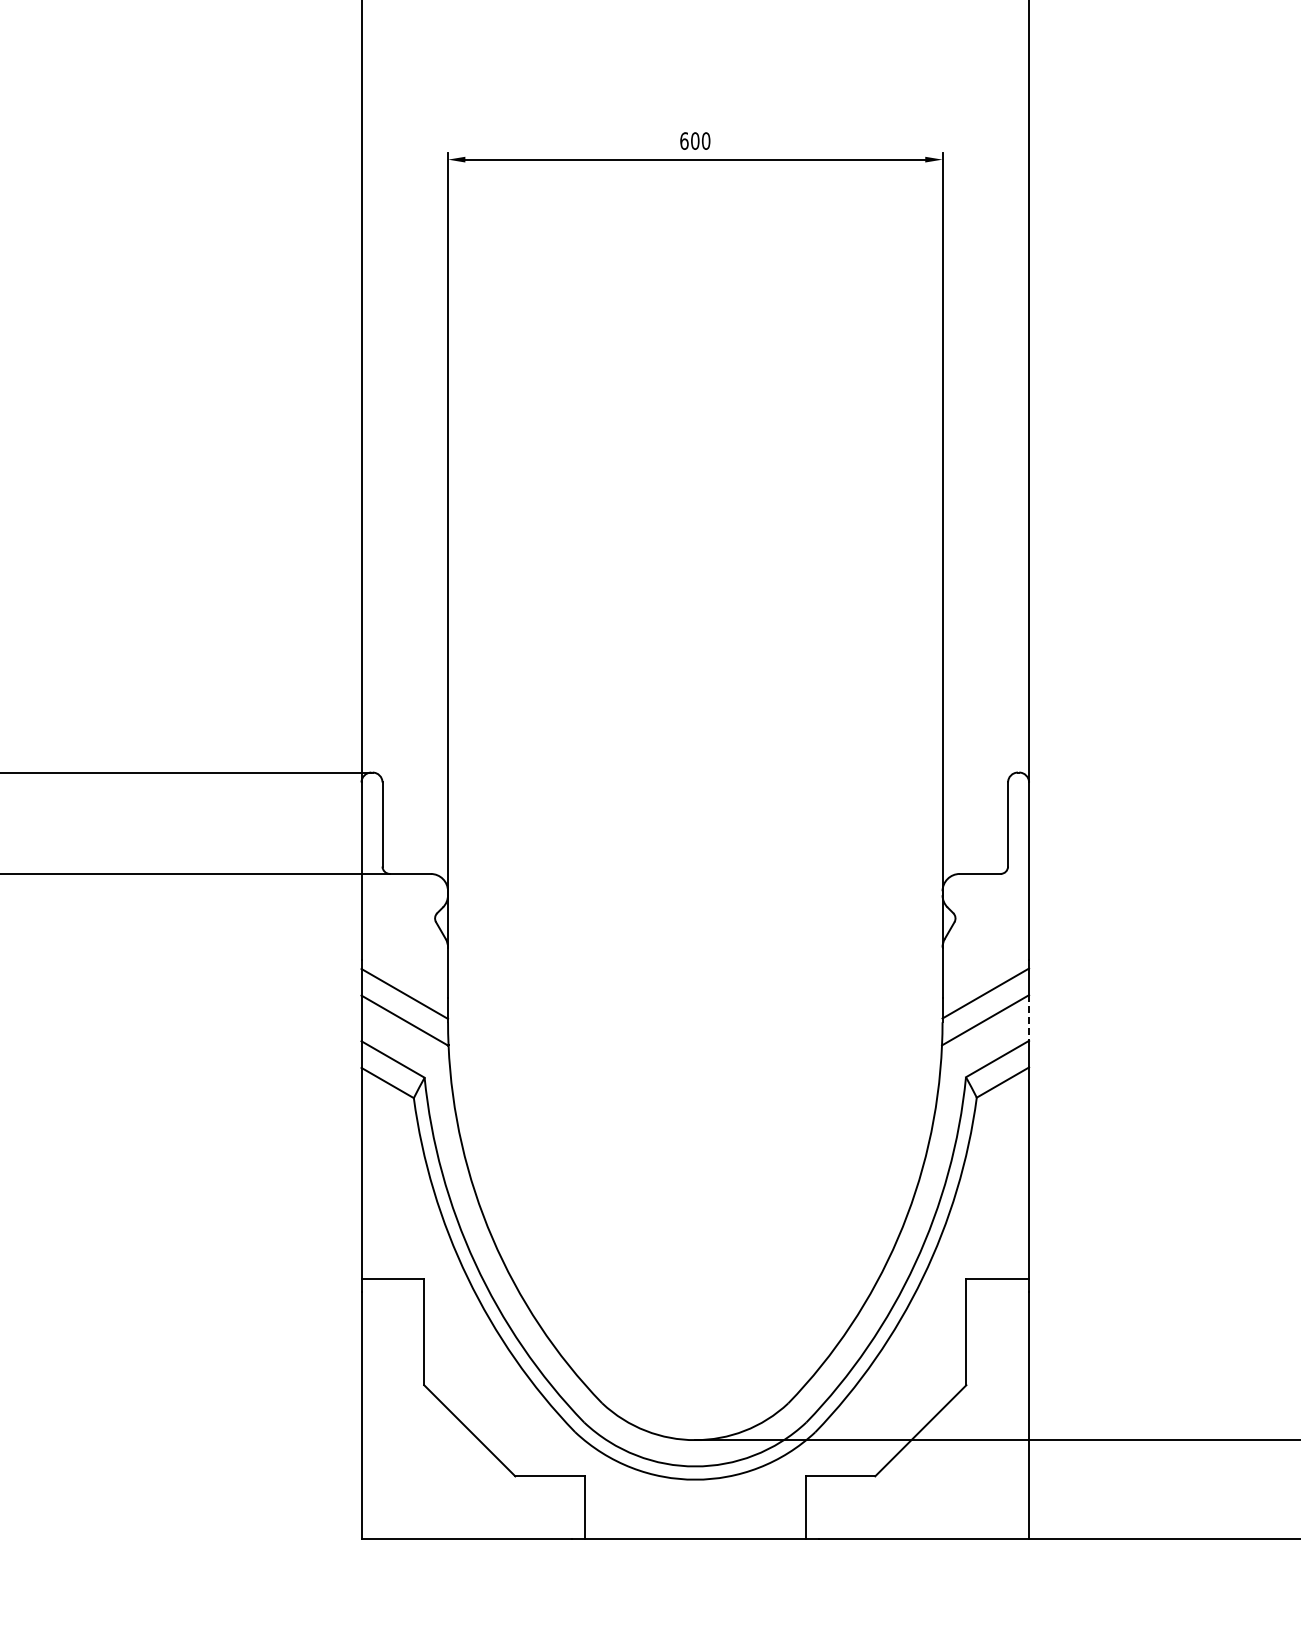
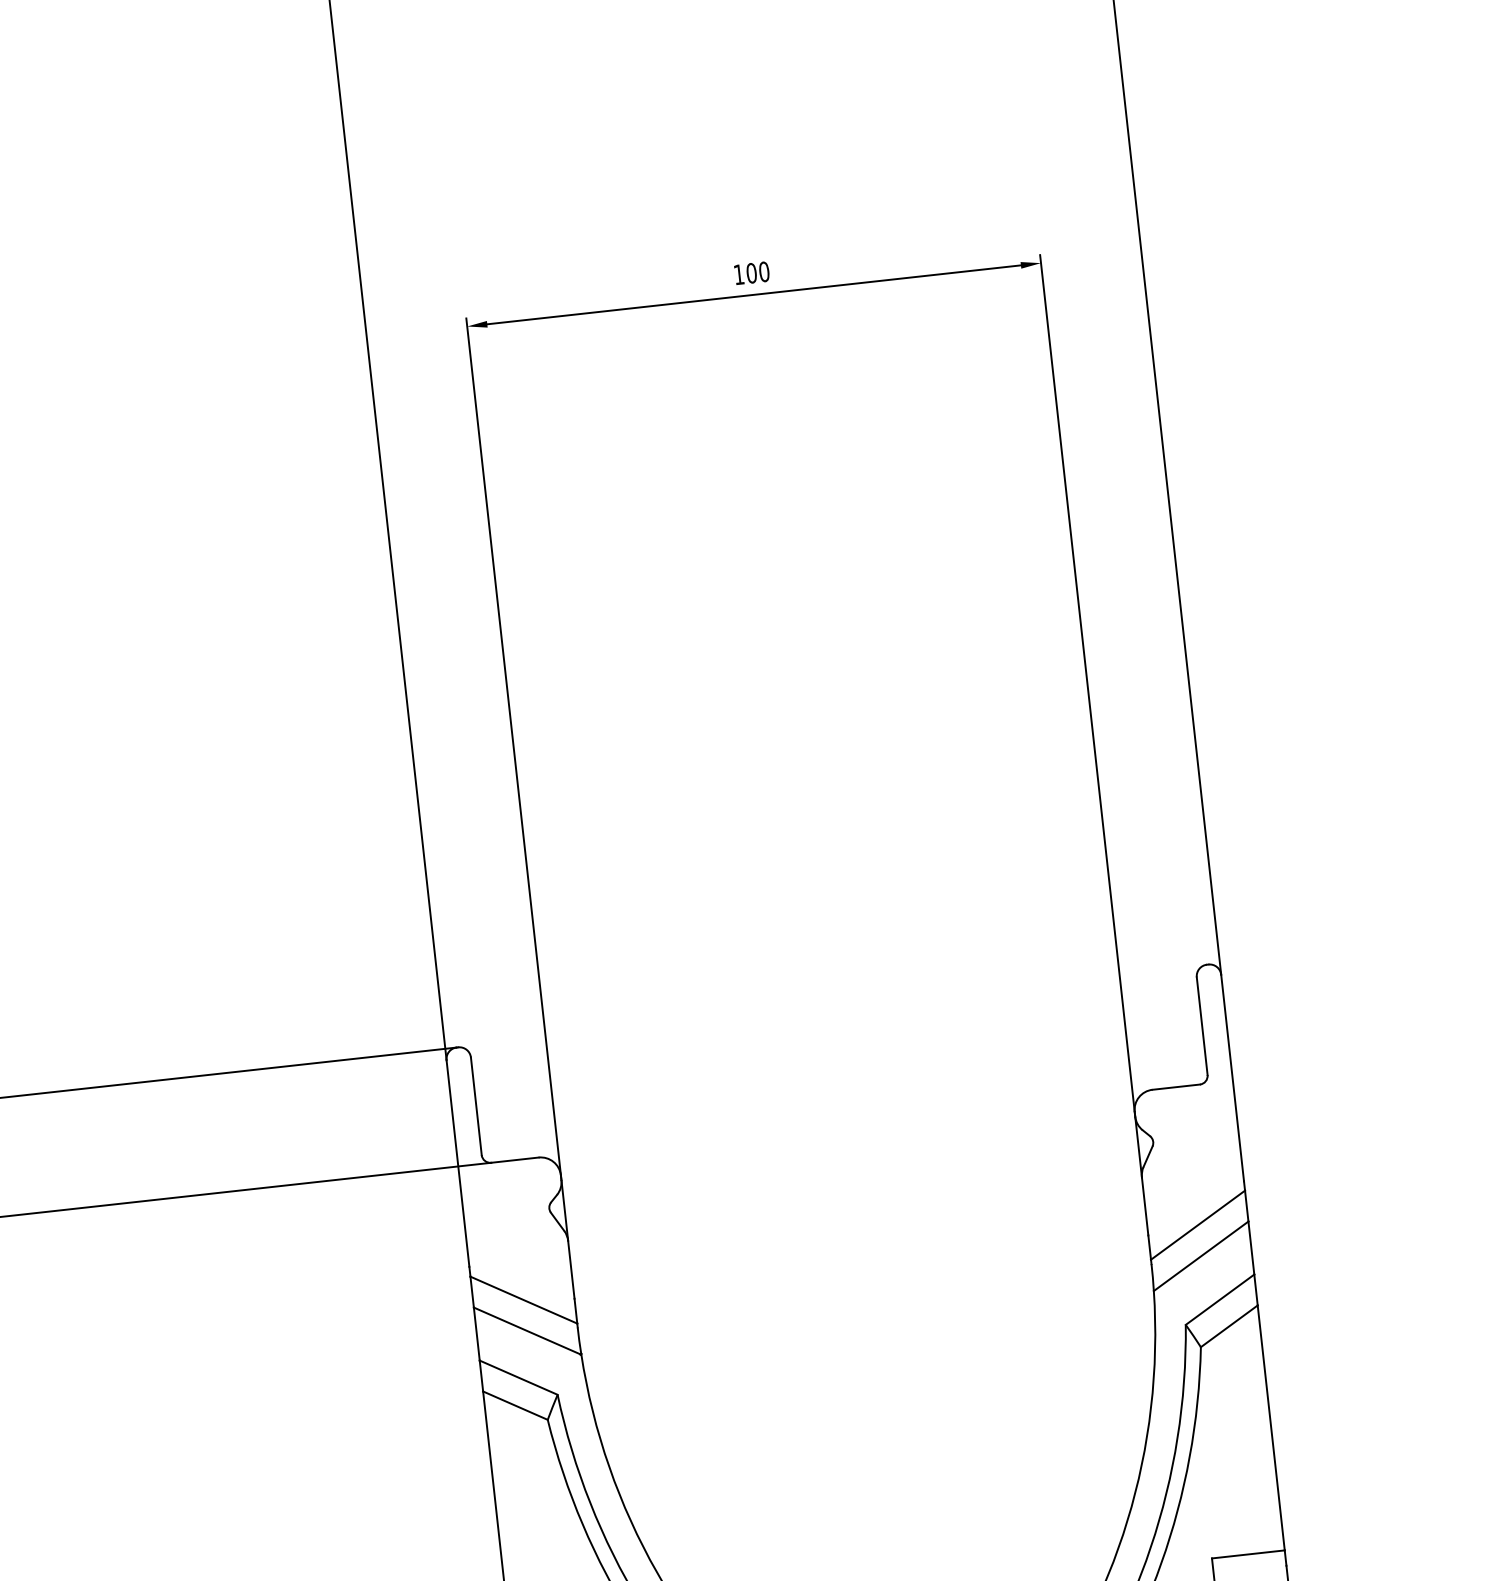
text: (684, 140) -> (739, 273), 600 -> 100
line: (1029, 1018) -> (1251, 1248), dashed -> solid

